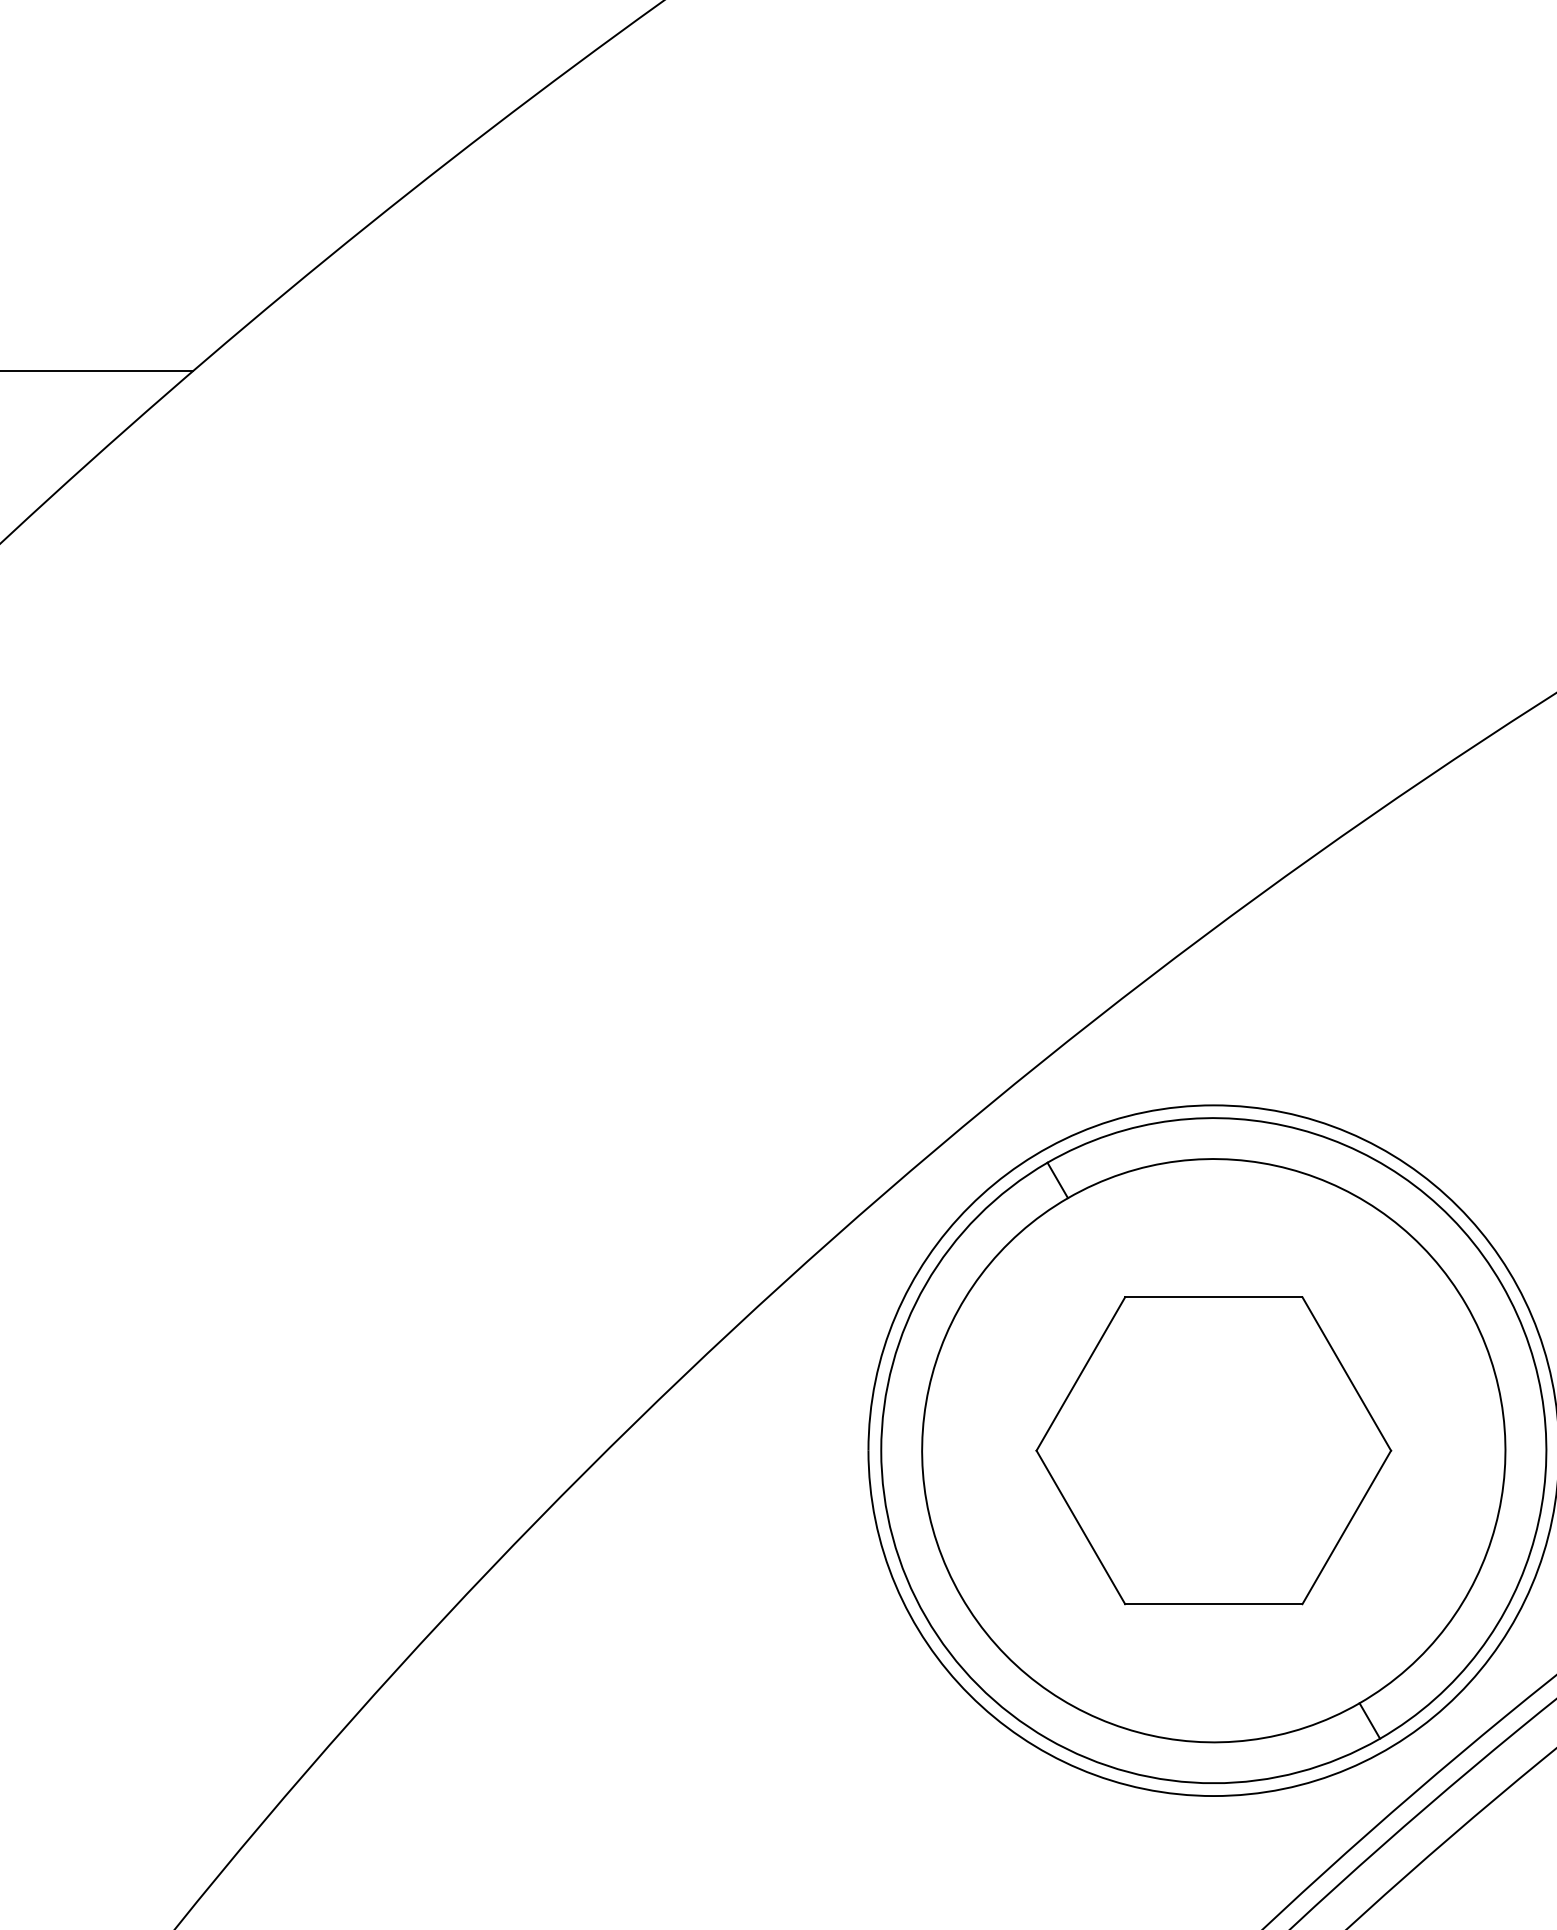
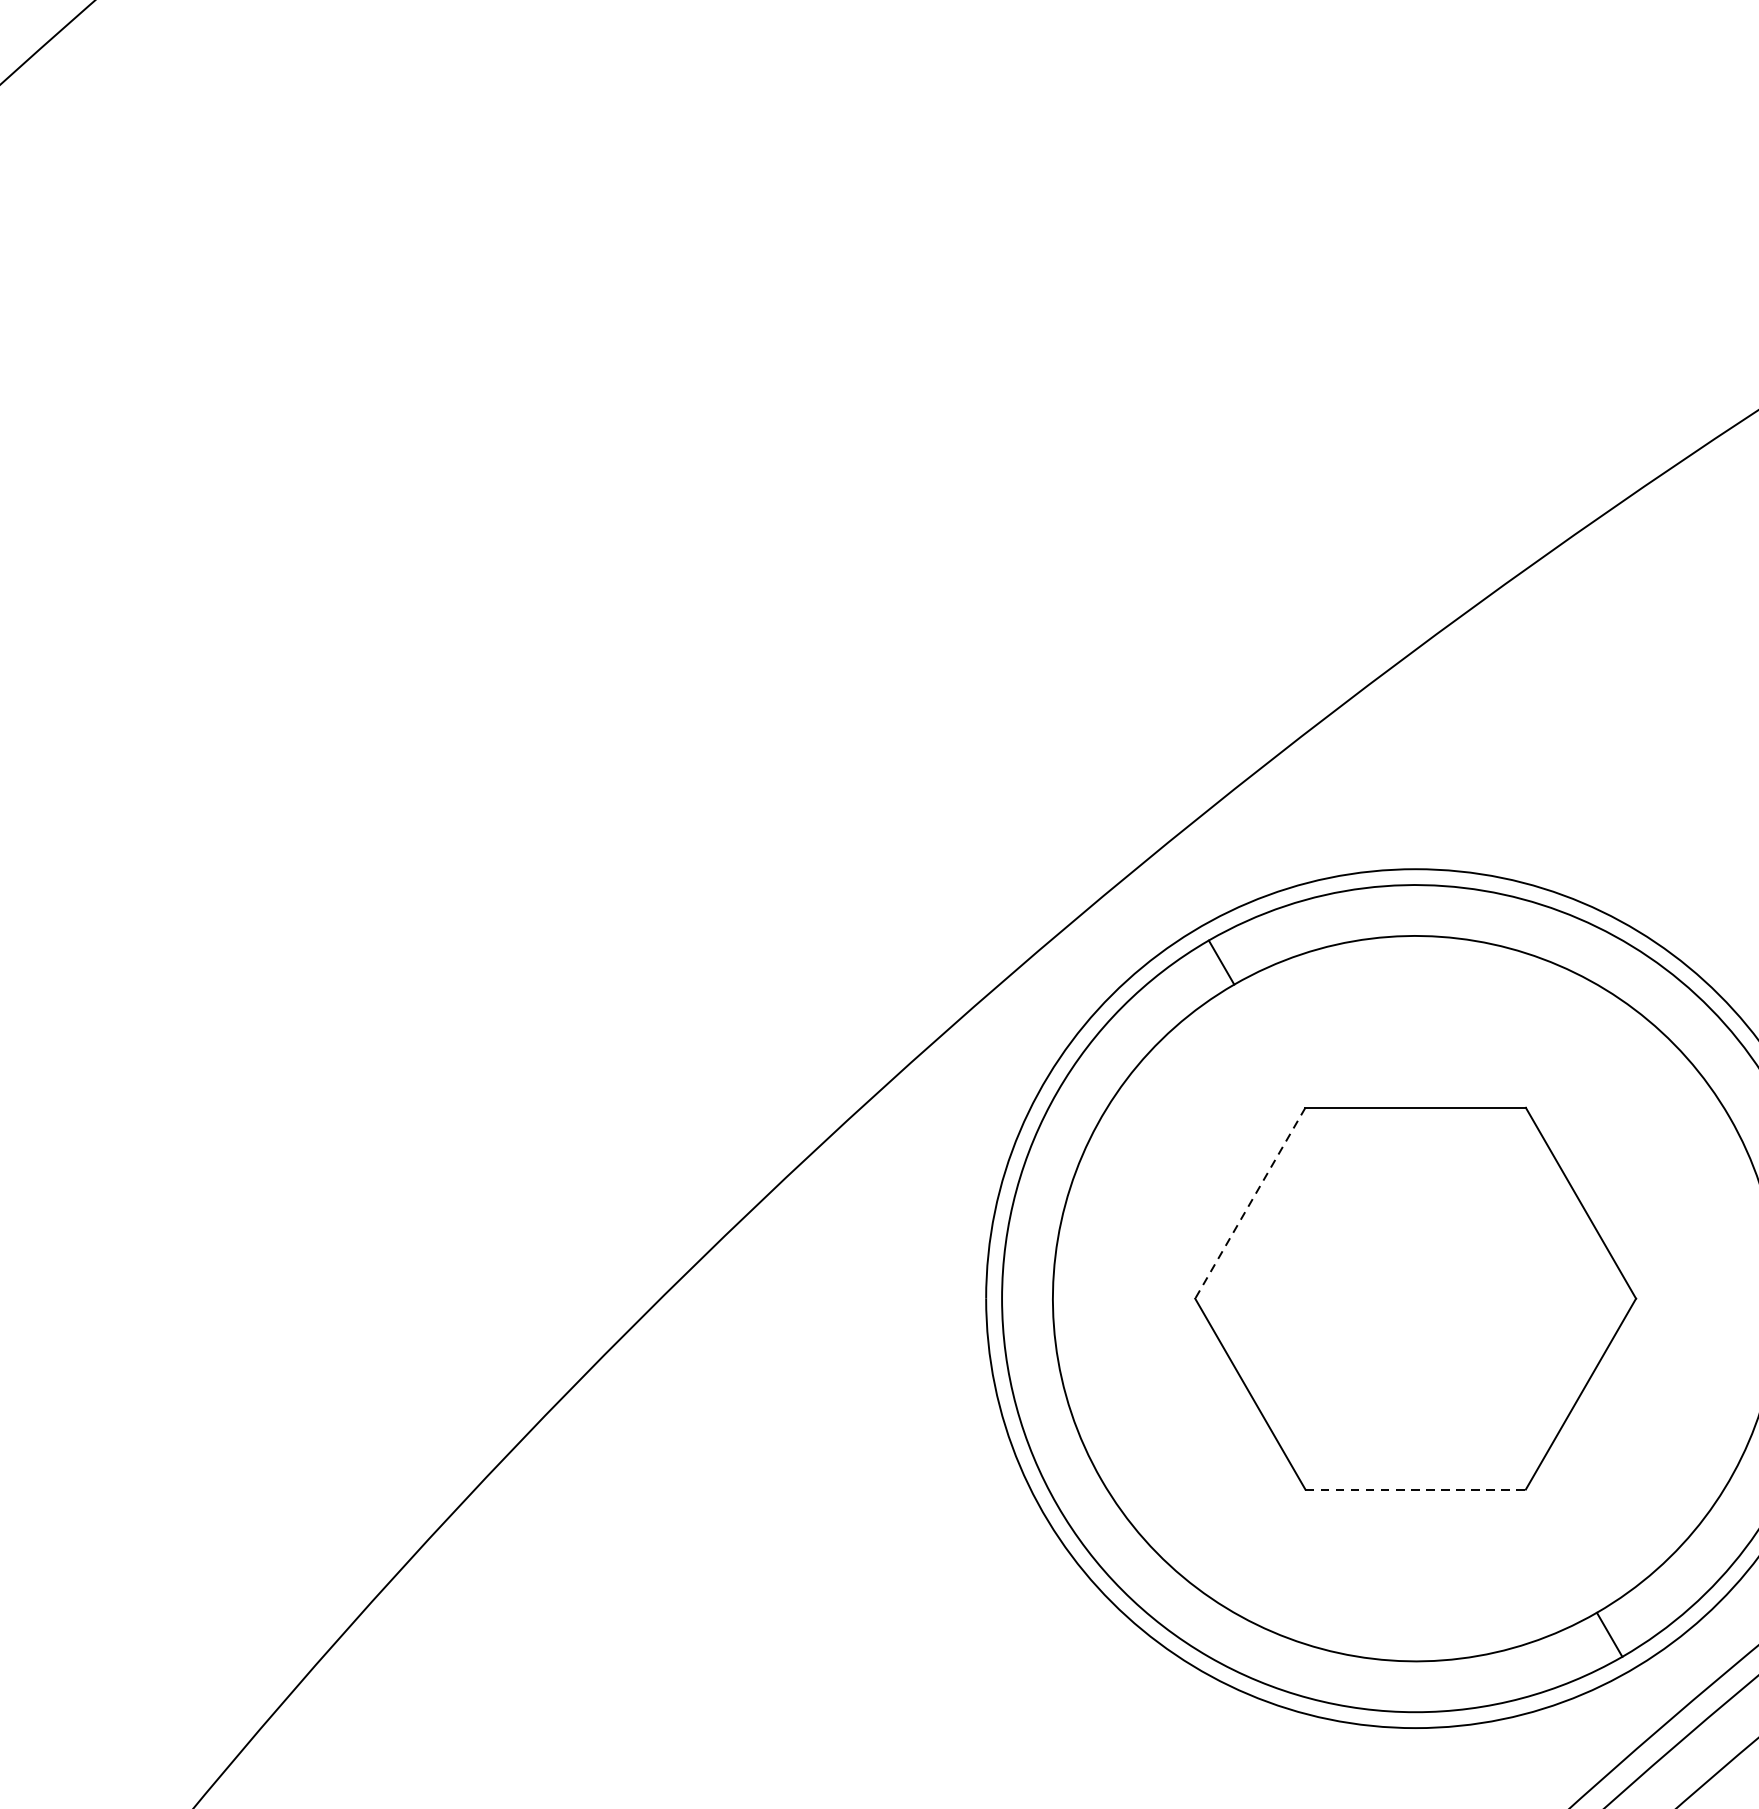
line: (1080, 1373) -> (1249, 1202), solid -> dashed
line: (1213, 1604) -> (1415, 1489), solid -> dashed

